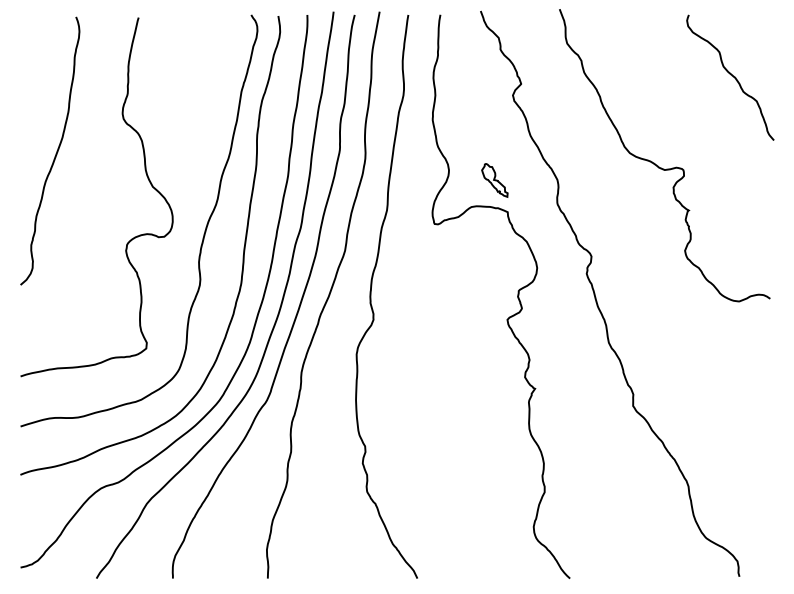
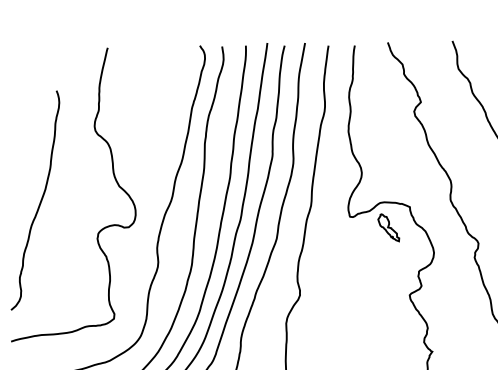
curve: (55, 153) -> (39, 202), moved
part: (494, 180) -> (388, 227), moved

